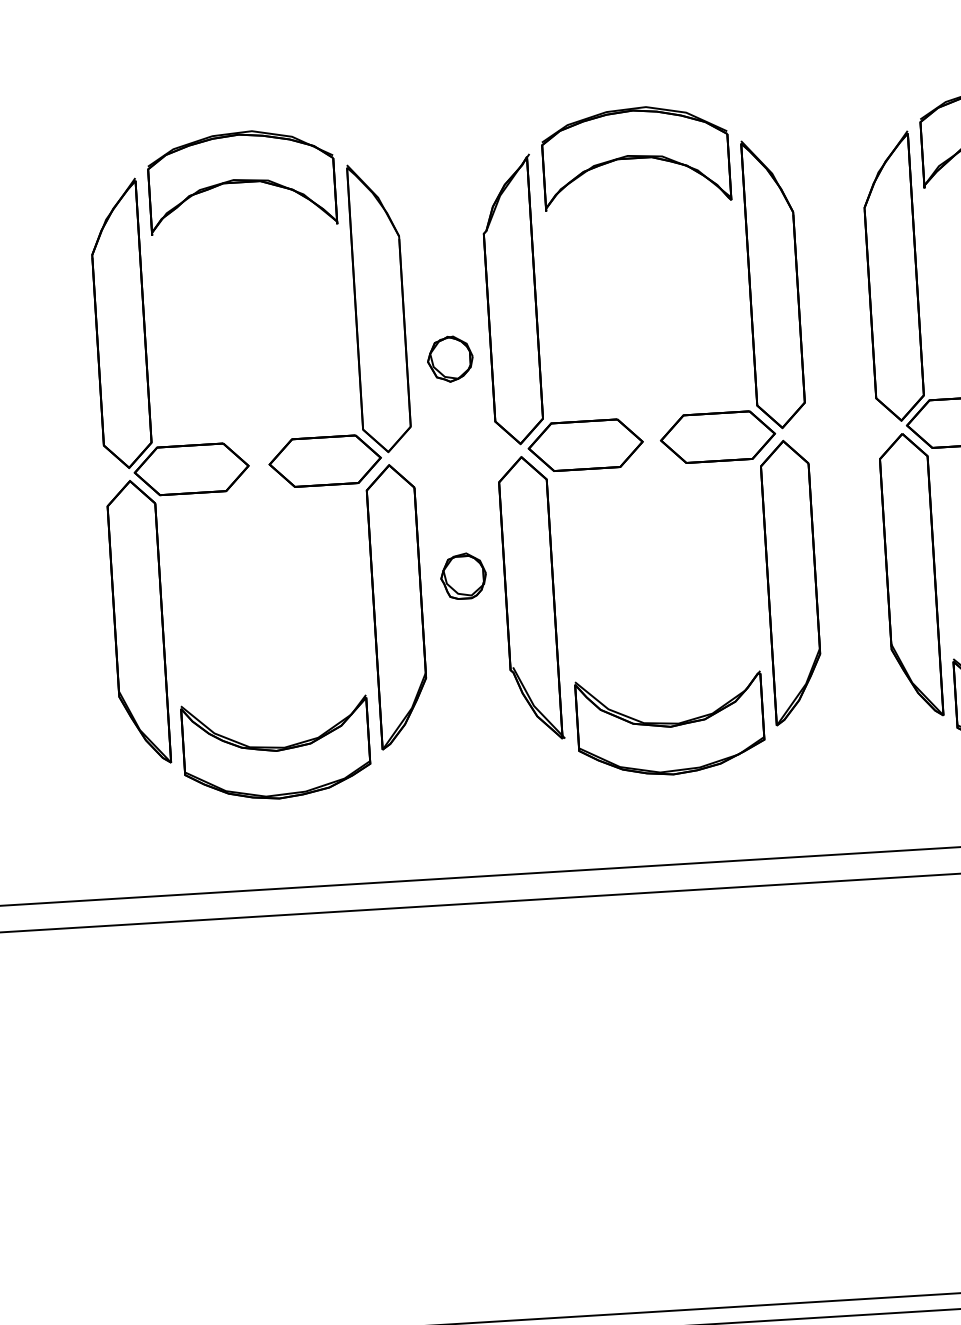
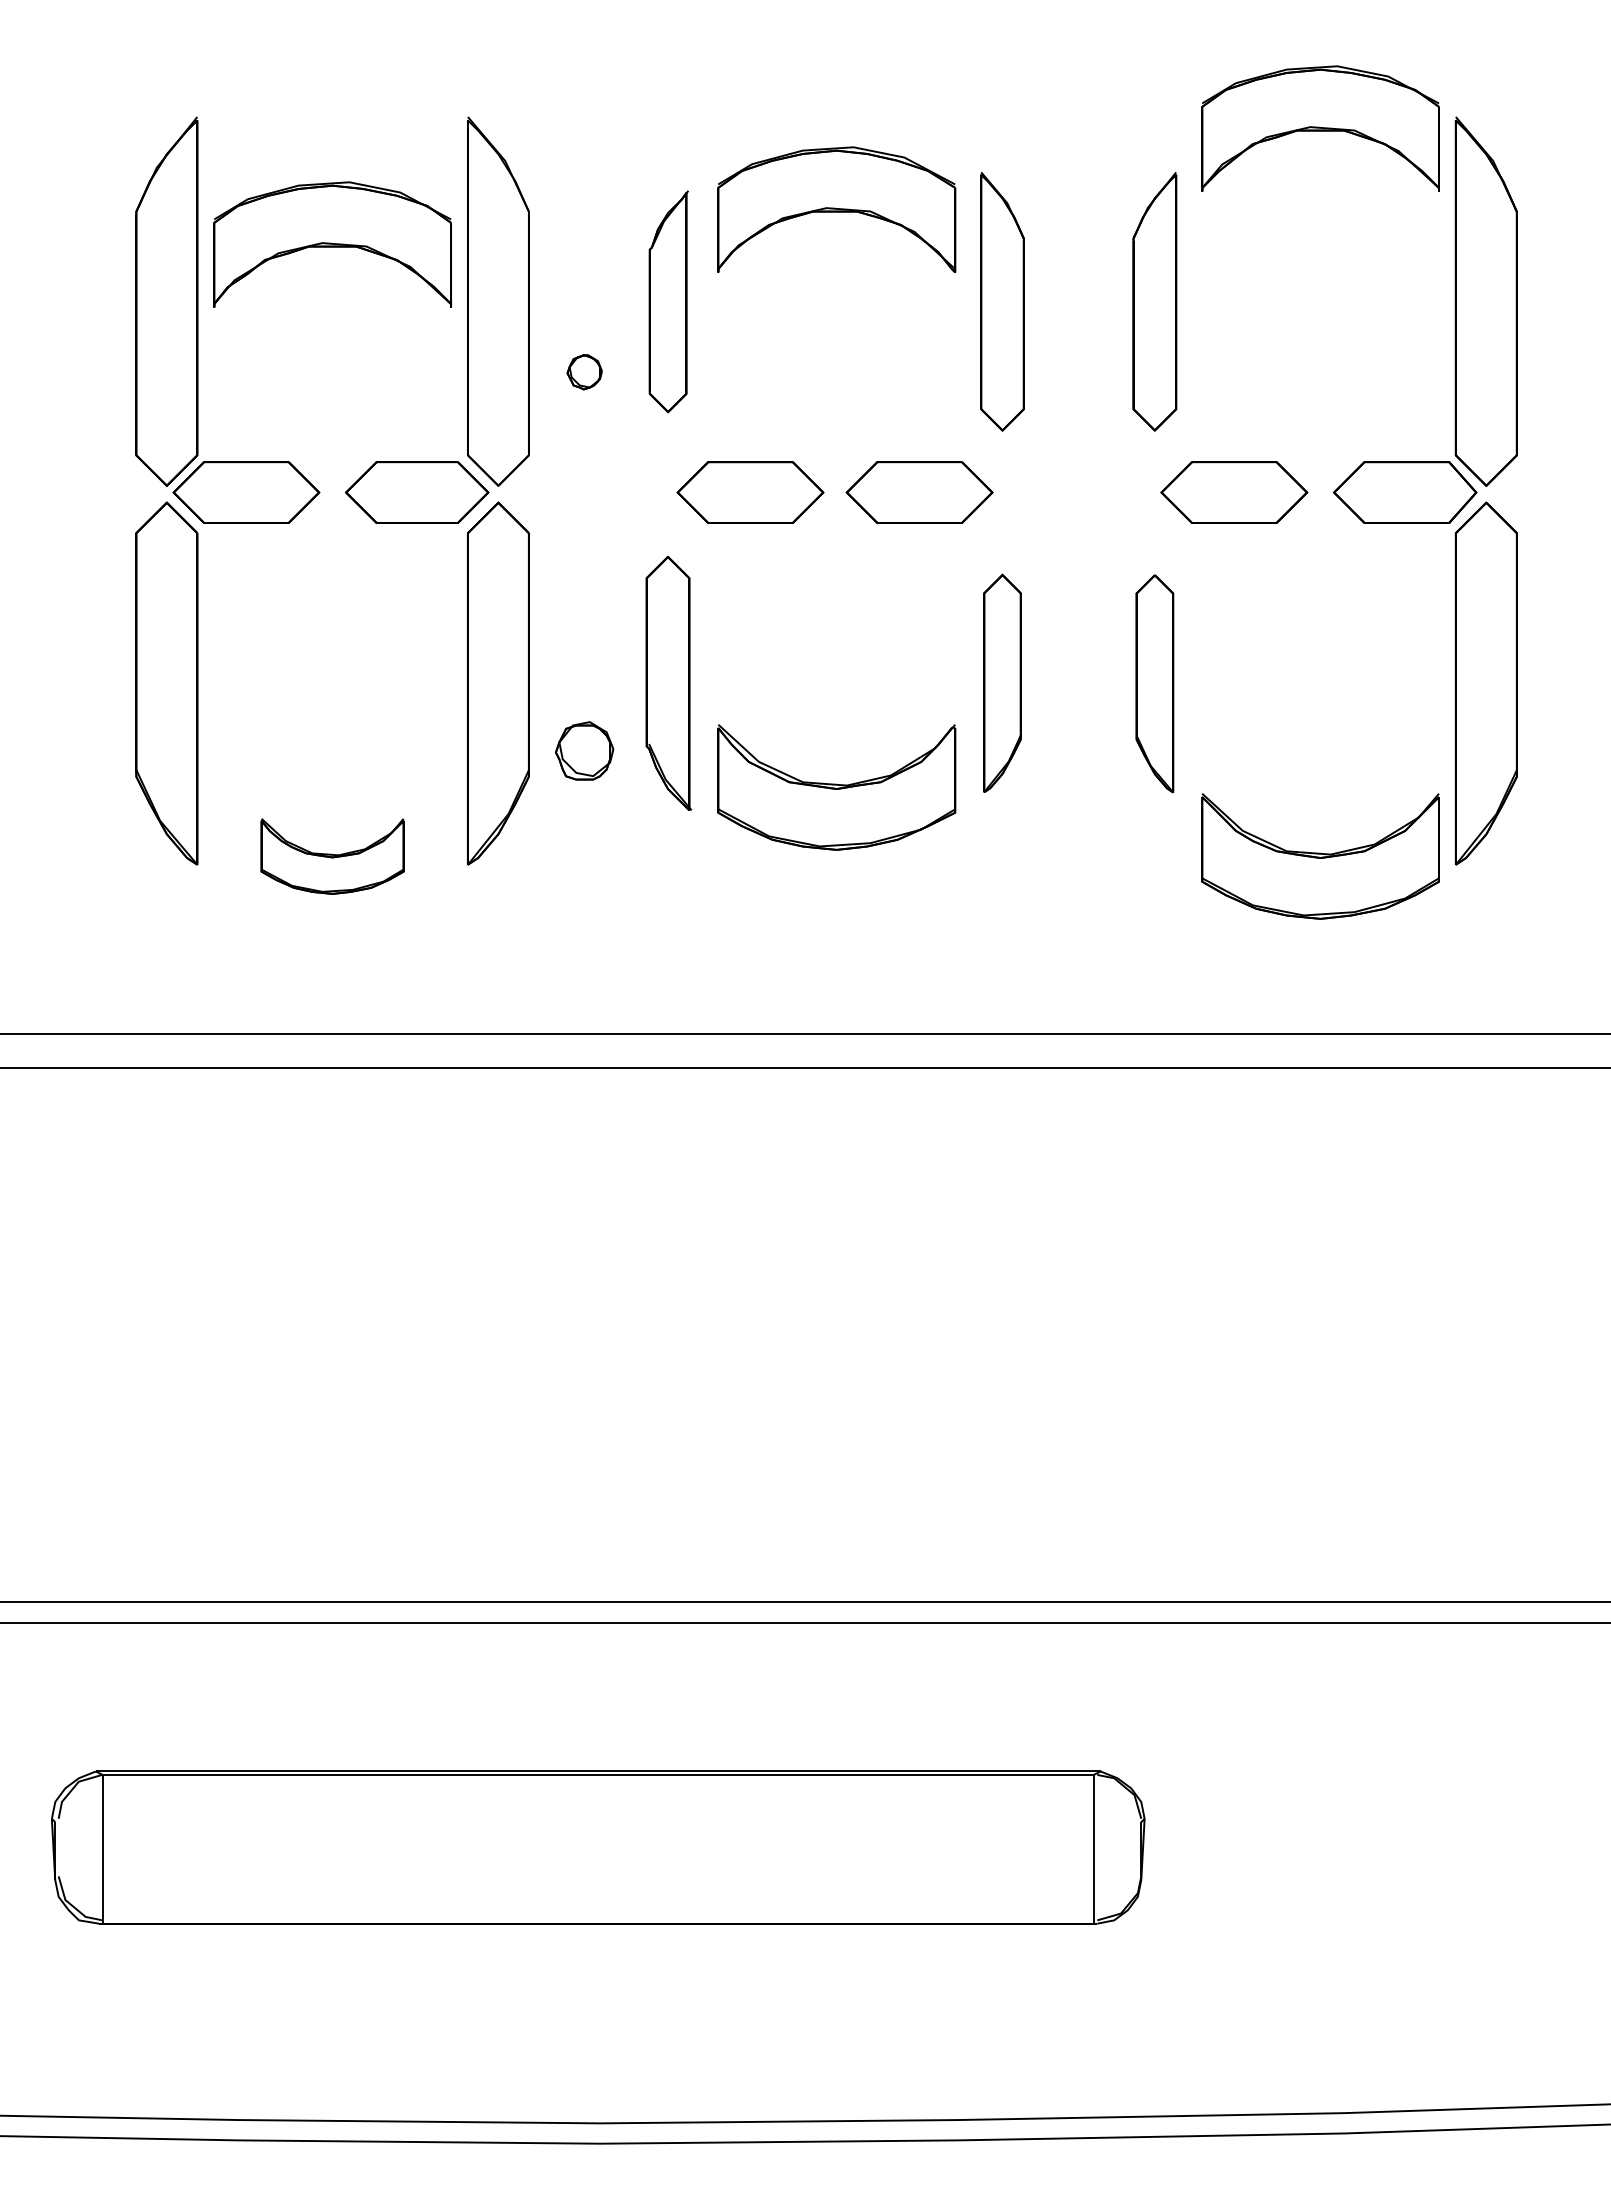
part: (635, 156) -> (836, 209), moved
part: (241, 180) -> (332, 244), moved
part: (892, 276) -> (1154, 301), size x0.7
part: (773, 283) -> (1002, 301), size x0.7
part: (512, 299) -> (668, 301), size x0.6
part: (450, 358) -> (584, 371), size x0.6
part: (463, 575) -> (584, 750), moved
part: (910, 575) -> (1154, 683), size x0.6
part: (791, 582) -> (1002, 683), size x0.6
part: (530, 598) -> (668, 683), size x0.7
part: (670, 725) -> (836, 787), moved
part: (276, 749) -> (332, 856), size x0.6

